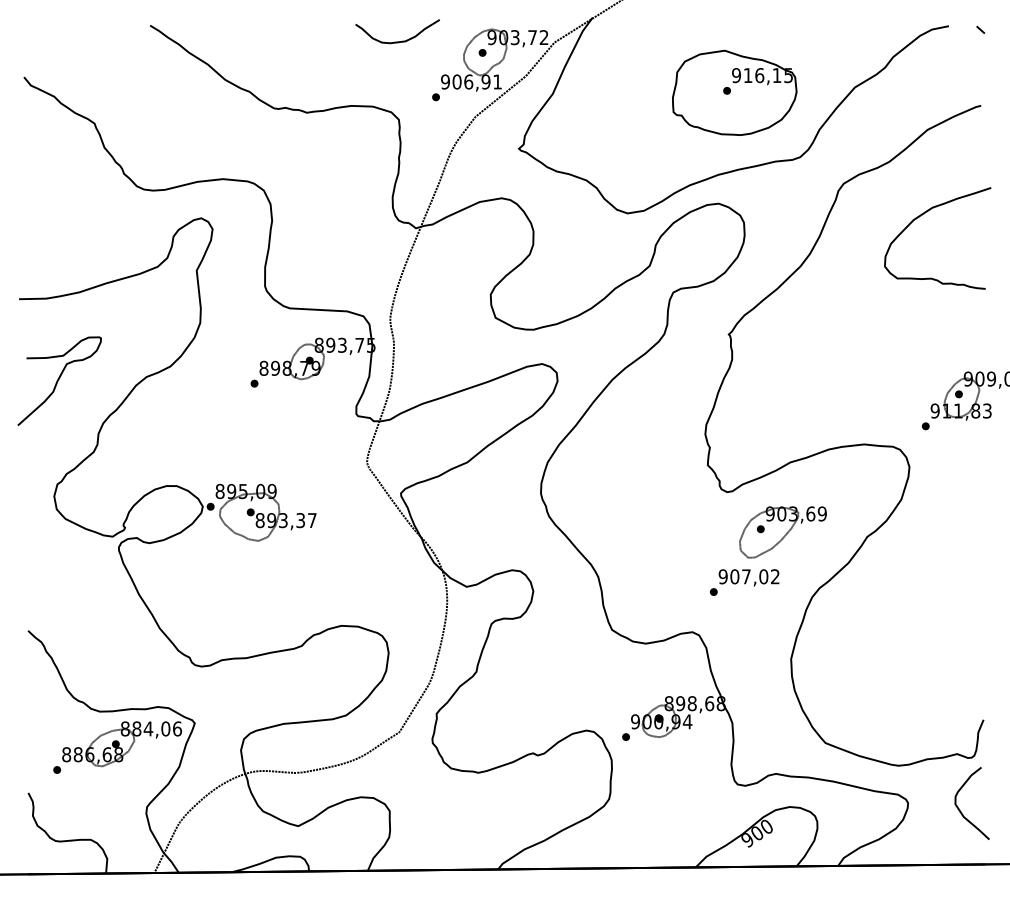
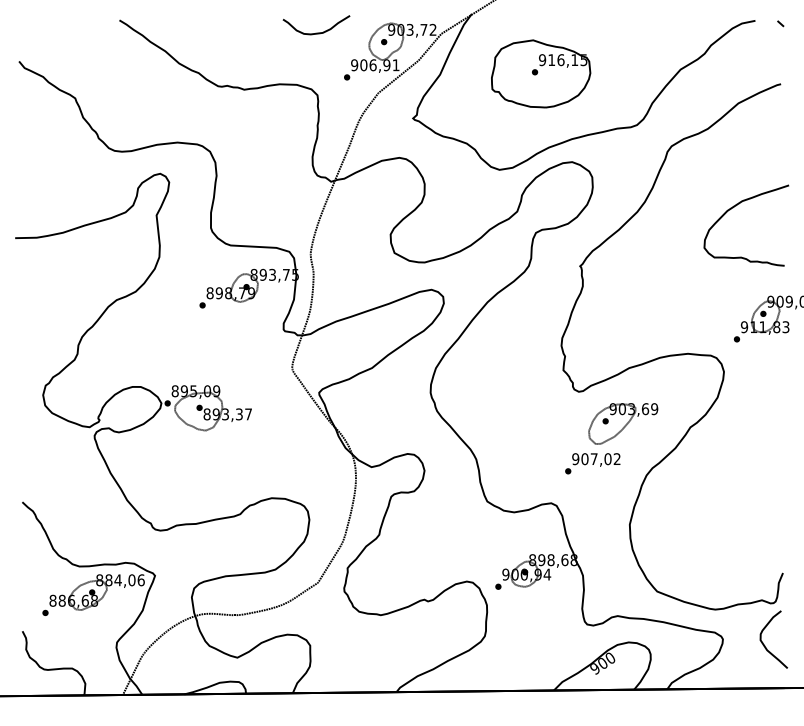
part: (734, 92) -> (540, 73), moved
curve: (921, 216) -> (733, 208), moved
curve: (59, 379) -> (47, 302), removed

